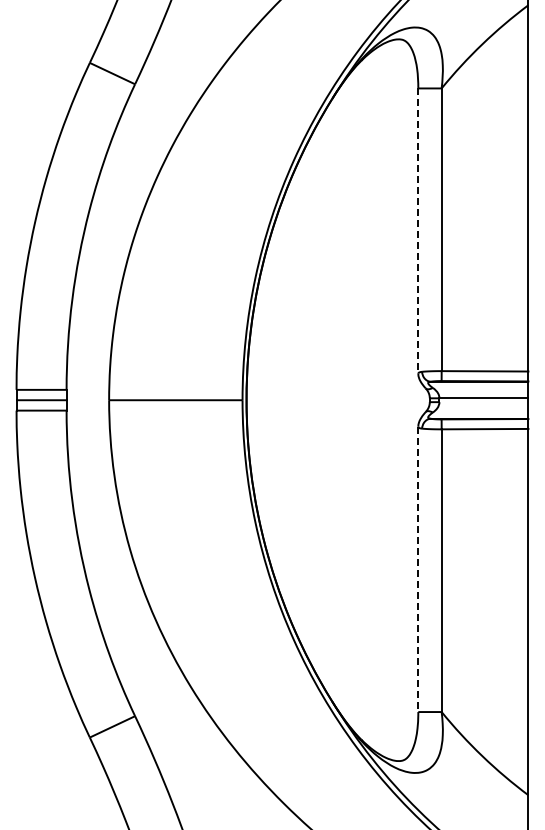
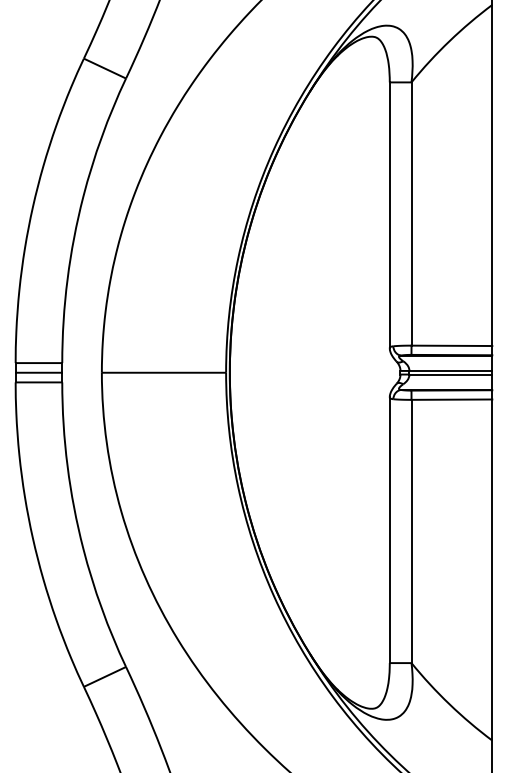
line: (418, 231) -> (389, 215), dashed -> solid
line: (483, 402) -> (450, 374), added
line: (418, 569) -> (389, 530), dashed -> solid

